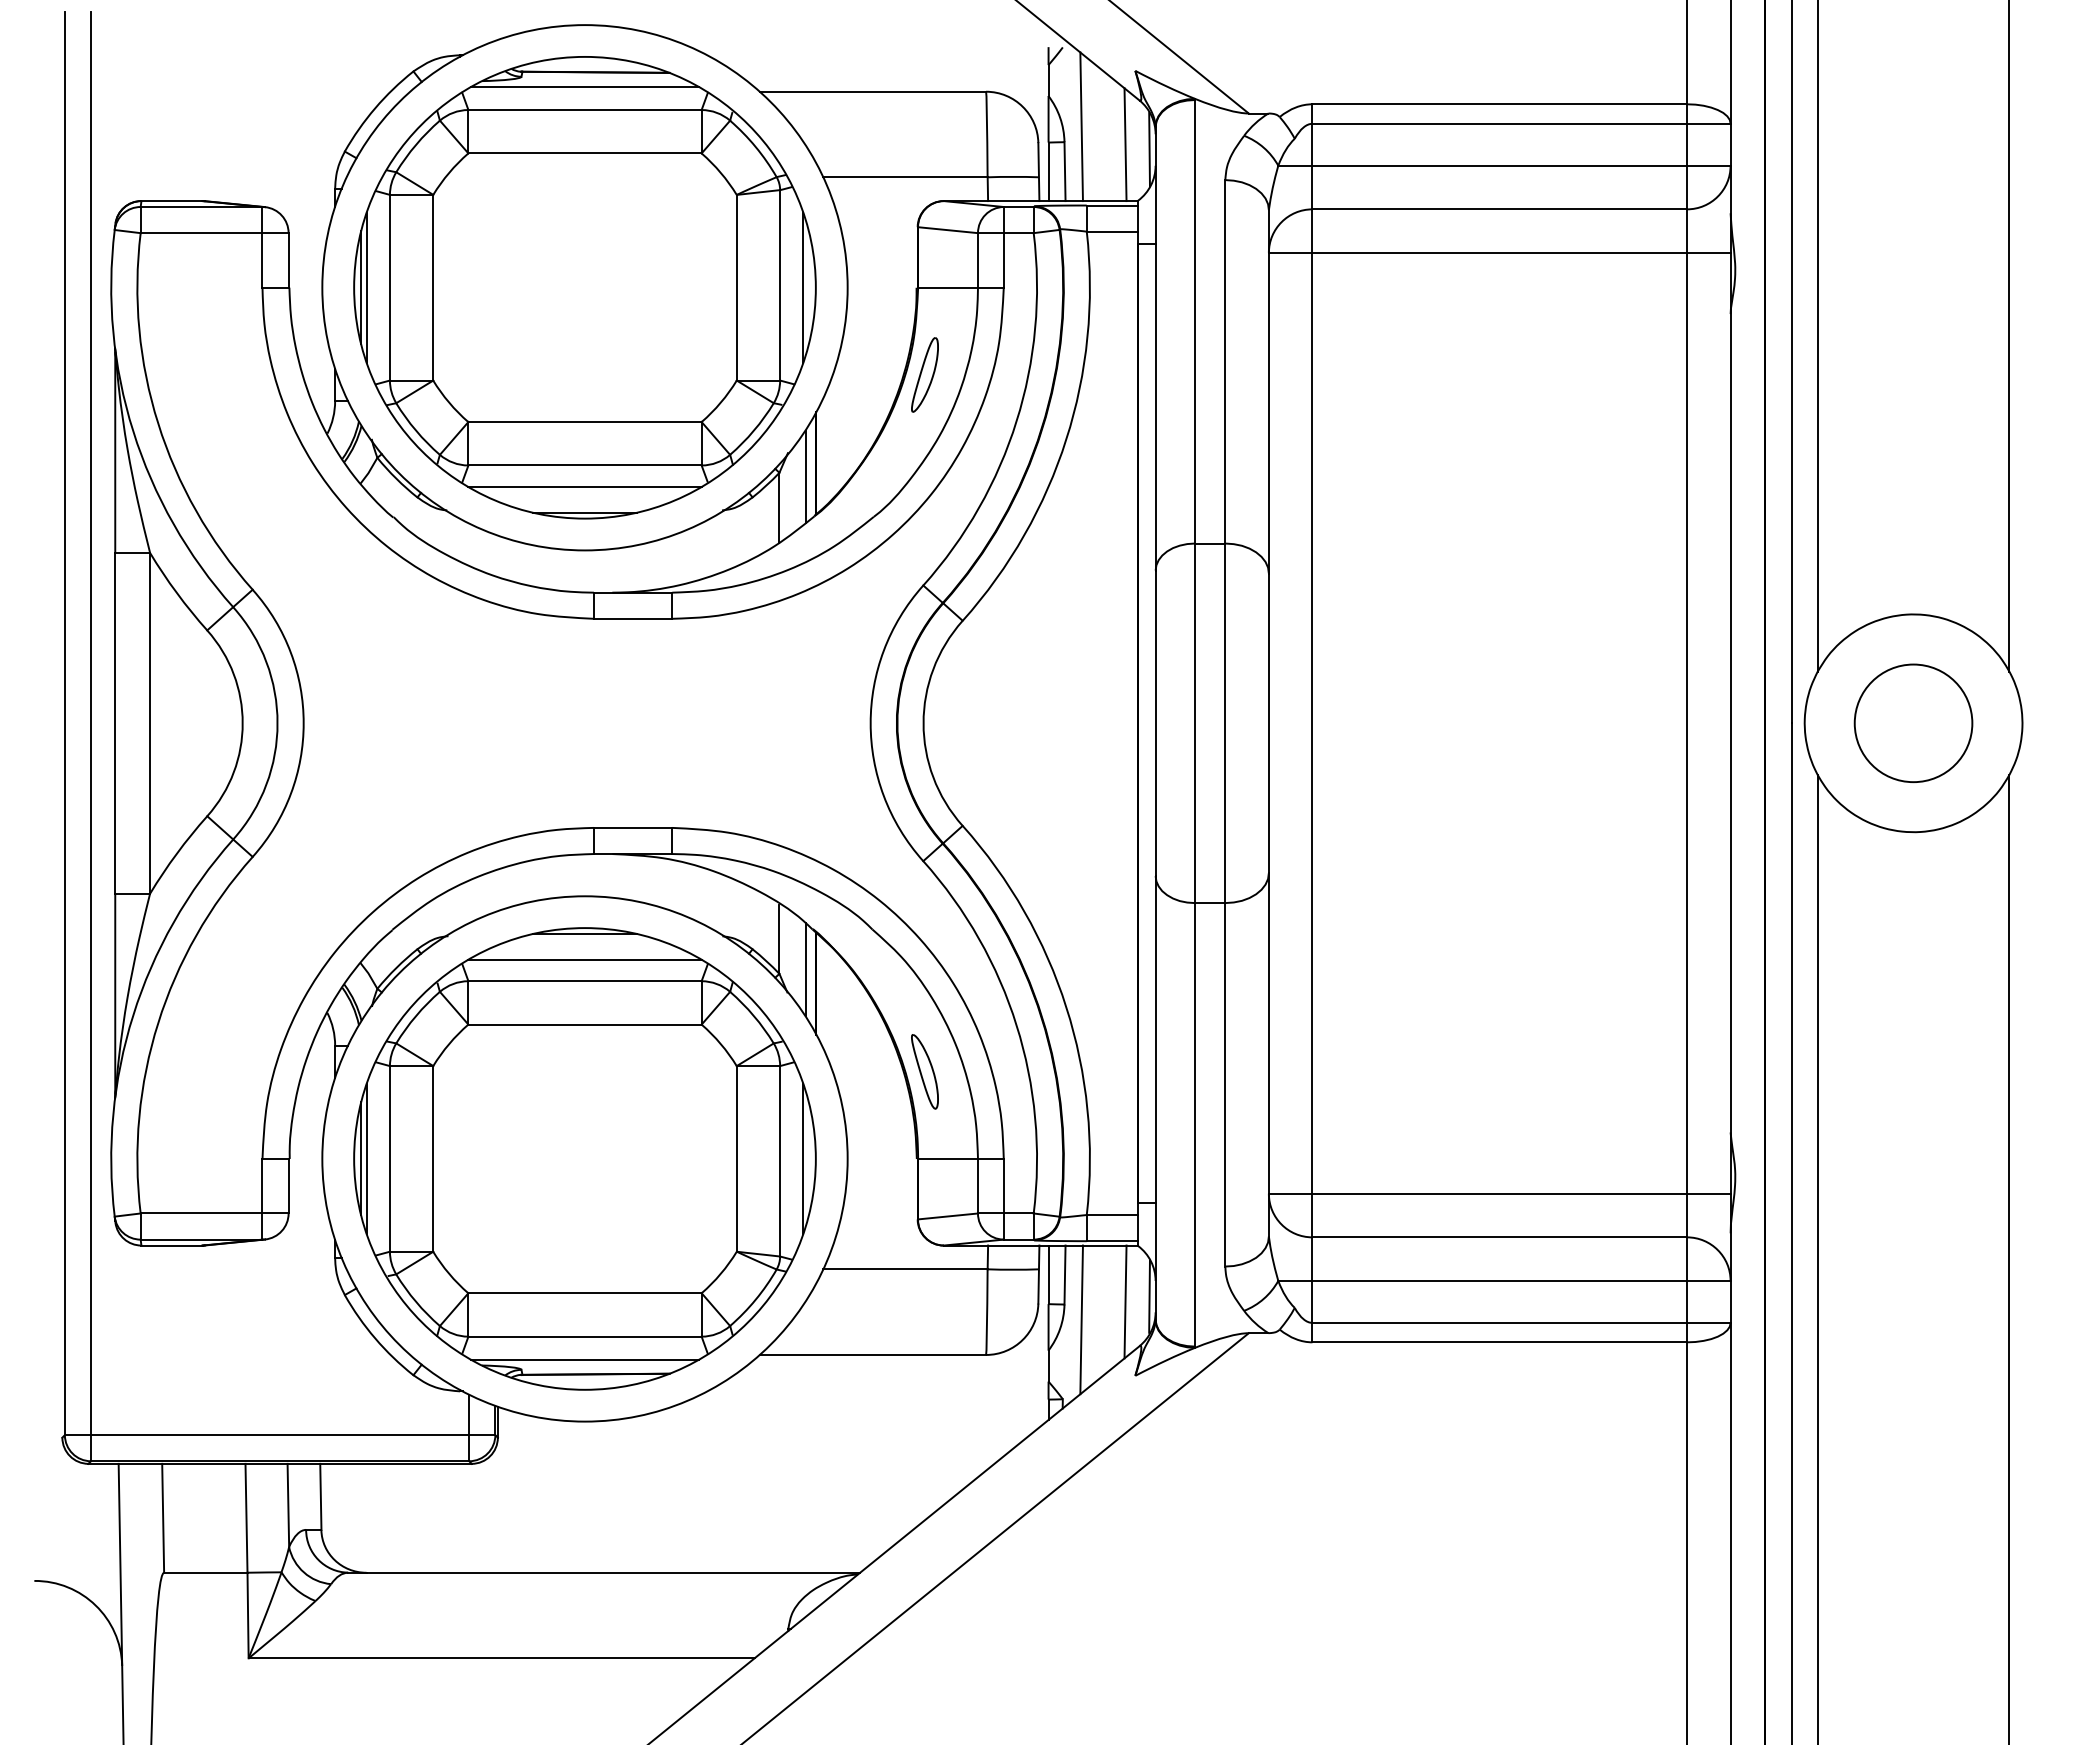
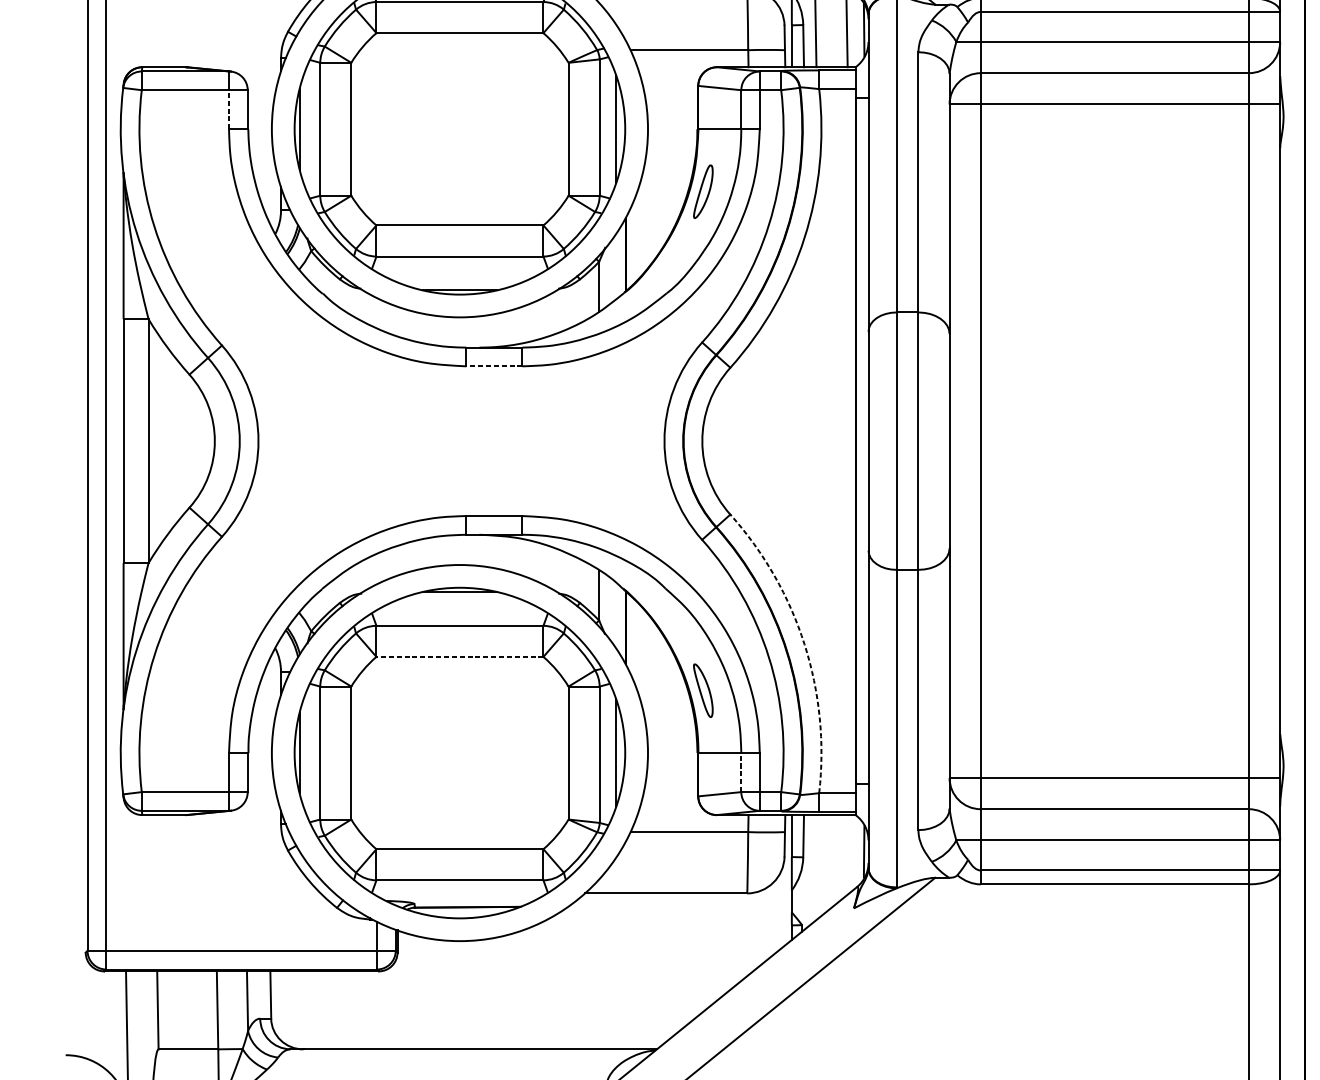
line: (262, 259) -> (229, 109), solid -> dashed
line: (366, 287) -> (303, 129), removed
line: (805, 476) -> (617, 264), removed
line: (584, 486) -> (459, 271), removed
line: (632, 618) -> (493, 366), solid -> dashed
line: (584, 960) -> (459, 610), removed
line: (805, 969) -> (617, 617), removed
arc: (1066, 1007) -> (804, 644), solid -> dashed
line: (585, 1024) -> (460, 656), solid -> dashed
line: (366, 1158) -> (303, 752), removed
line: (977, 1185) -> (740, 772), solid -> dashed
line: (1125, 1301) -> (846, 855), removed
line: (1081, 1319) -> (815, 868), removed
line: (584, 1359) -> (459, 896), removed

